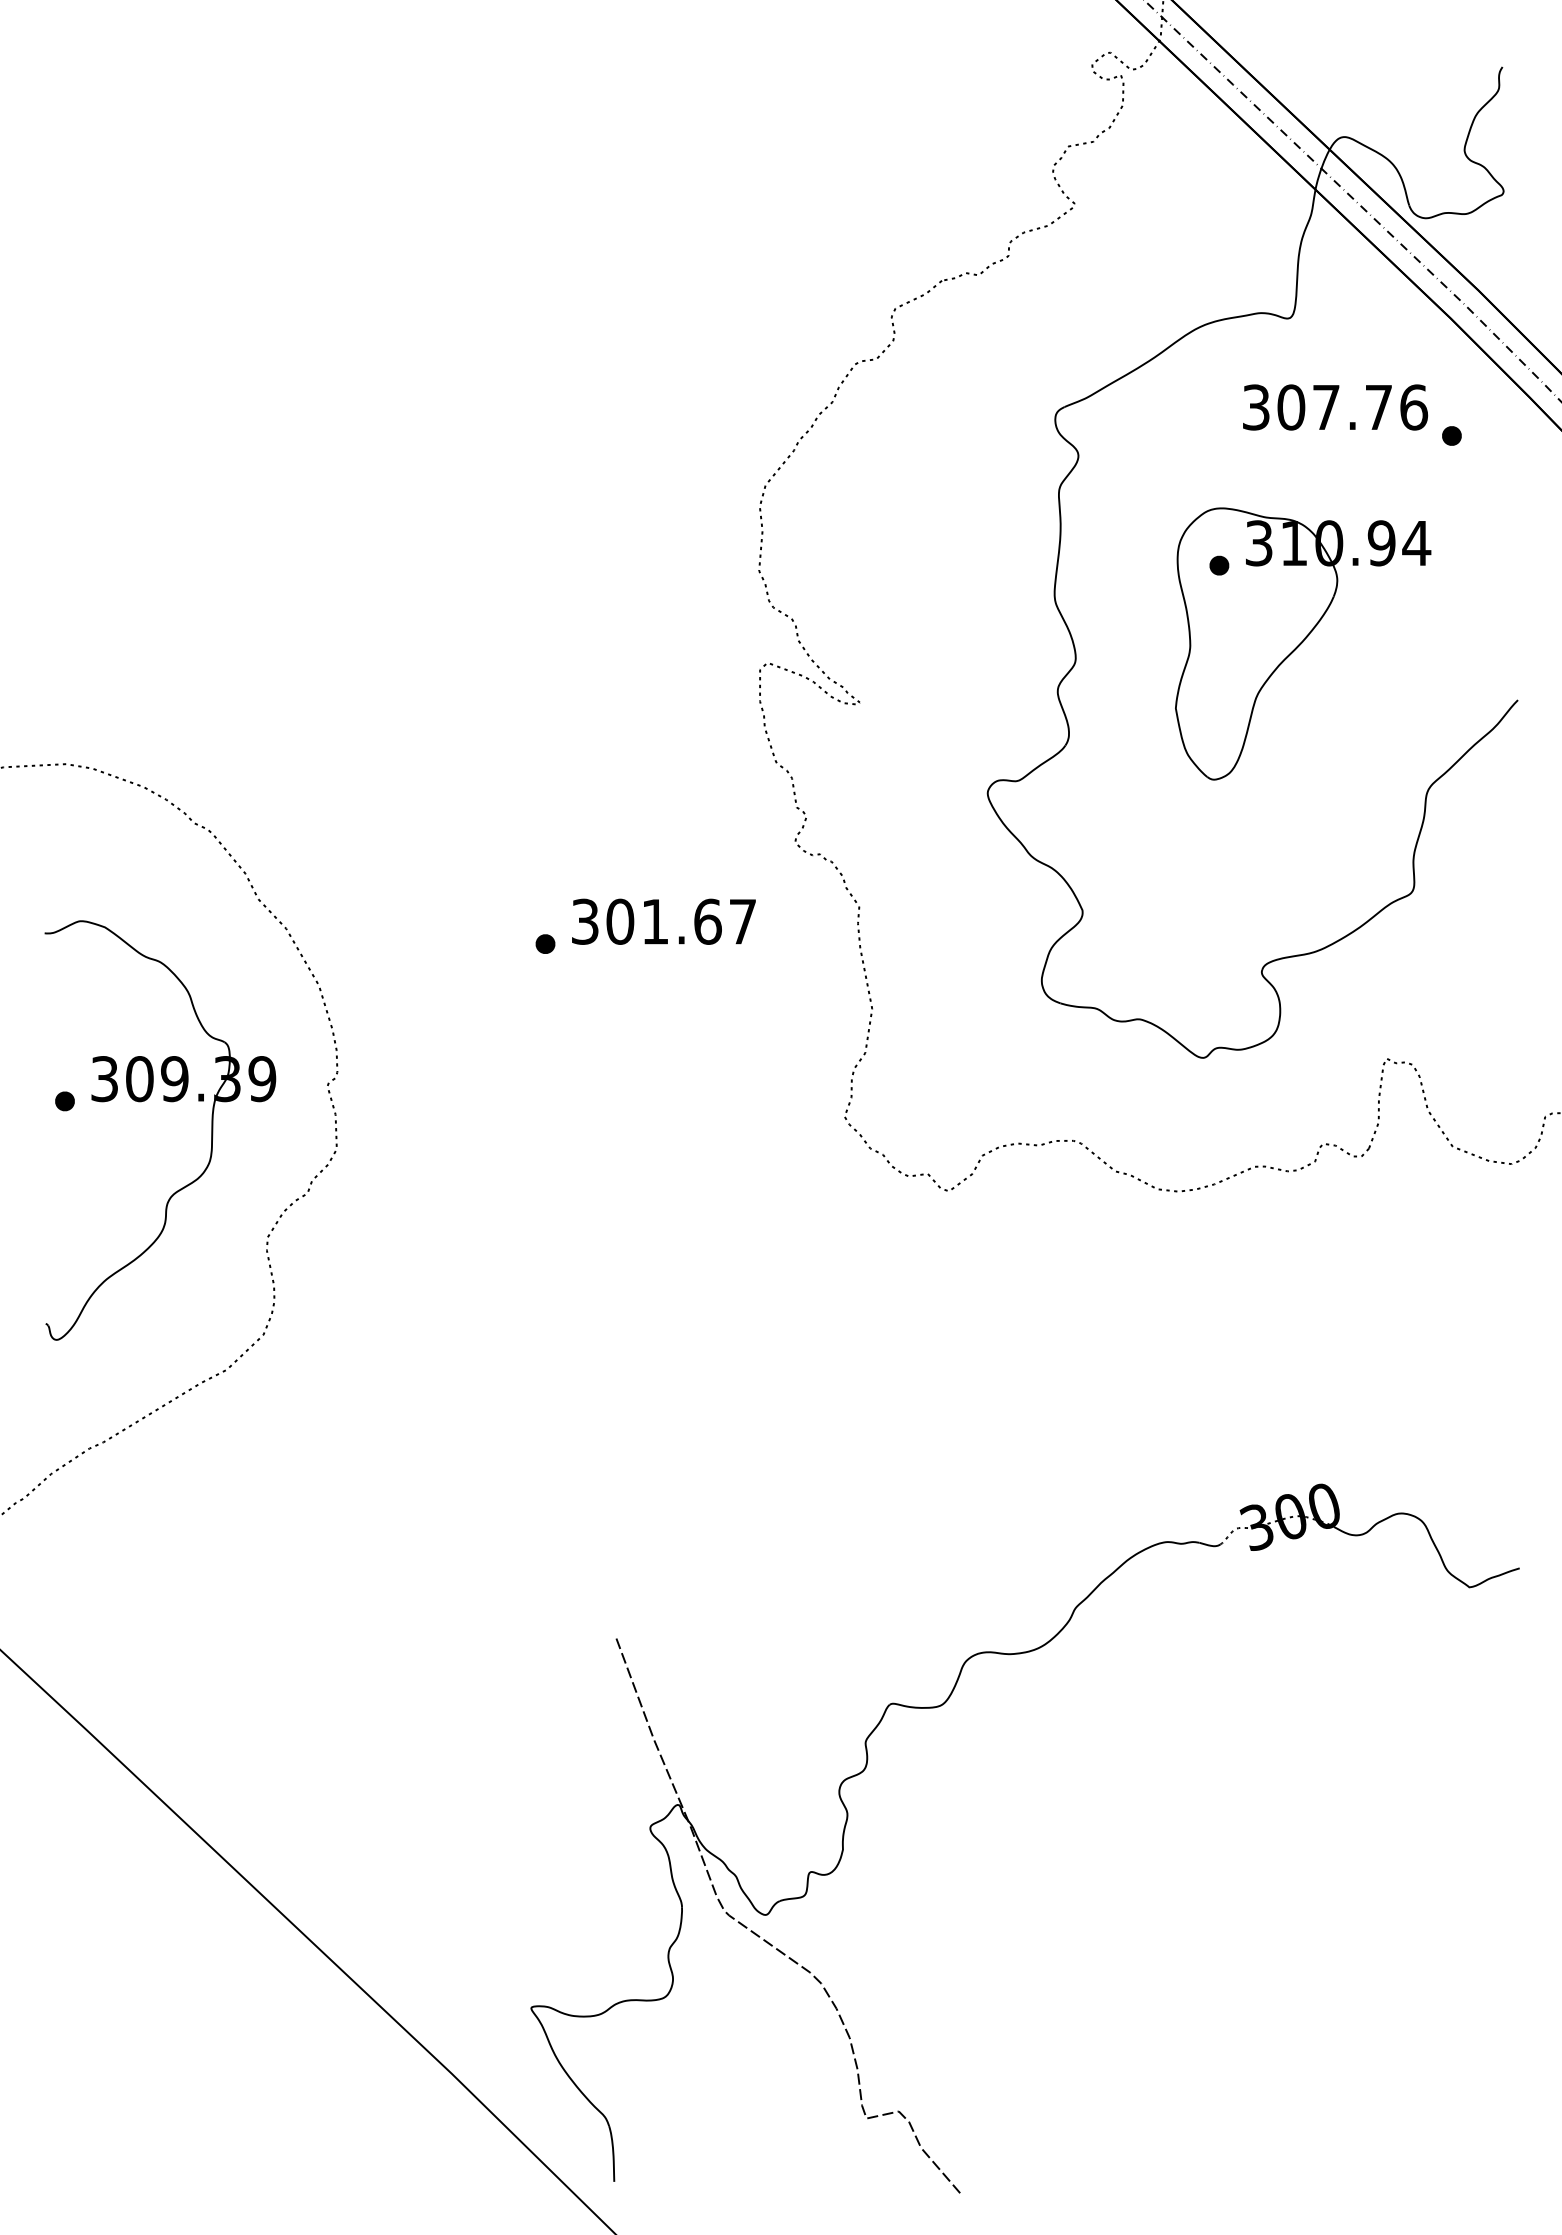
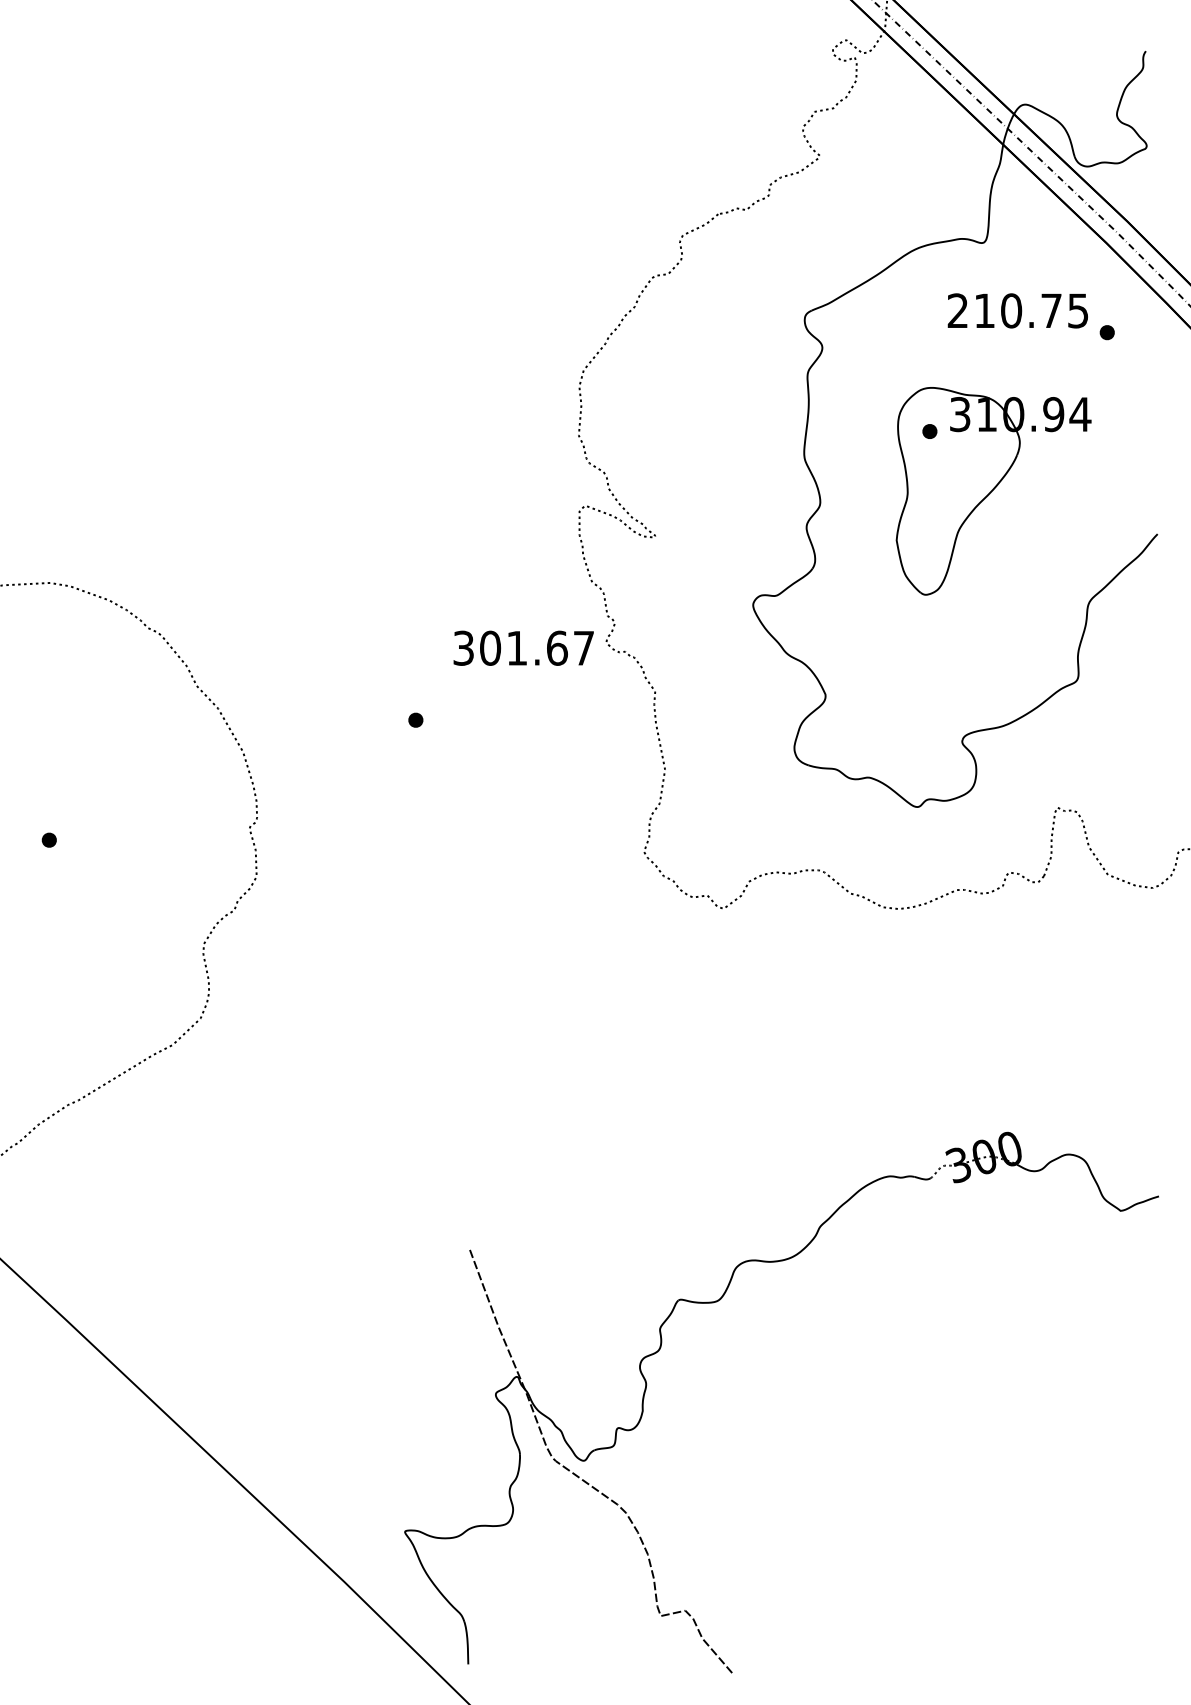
text: (1335, 407) -> (1018, 310), 307.76 -> 210.75
text: (663, 921) -> (523, 648), moved
part: (165, 1101) -> (125, 840), removed

